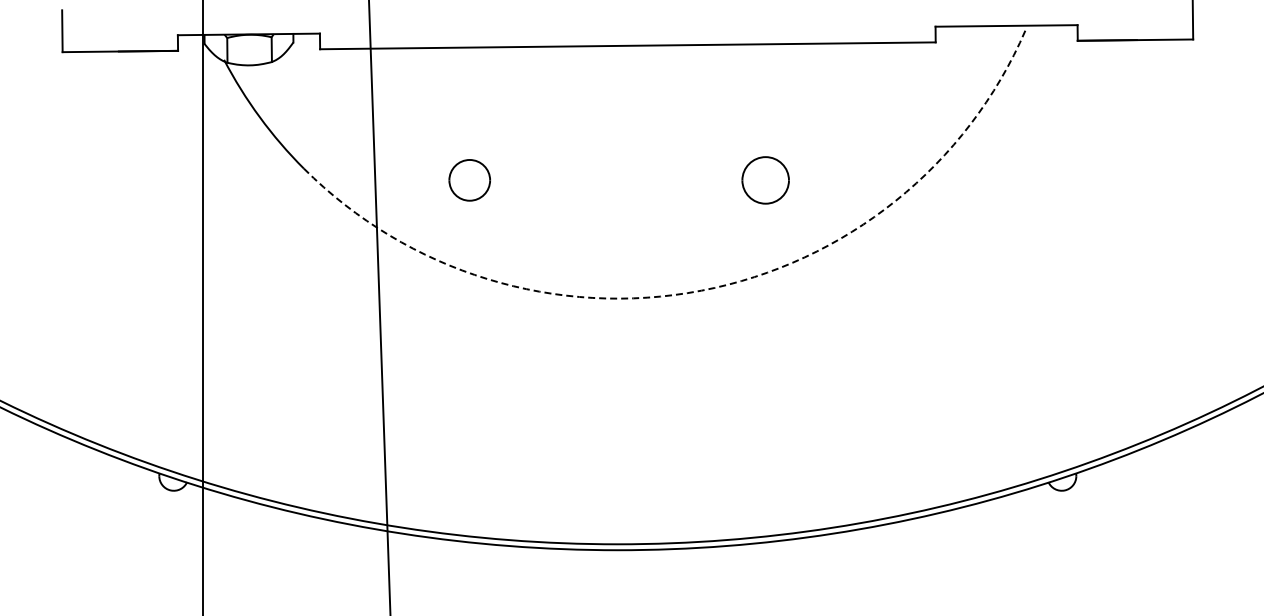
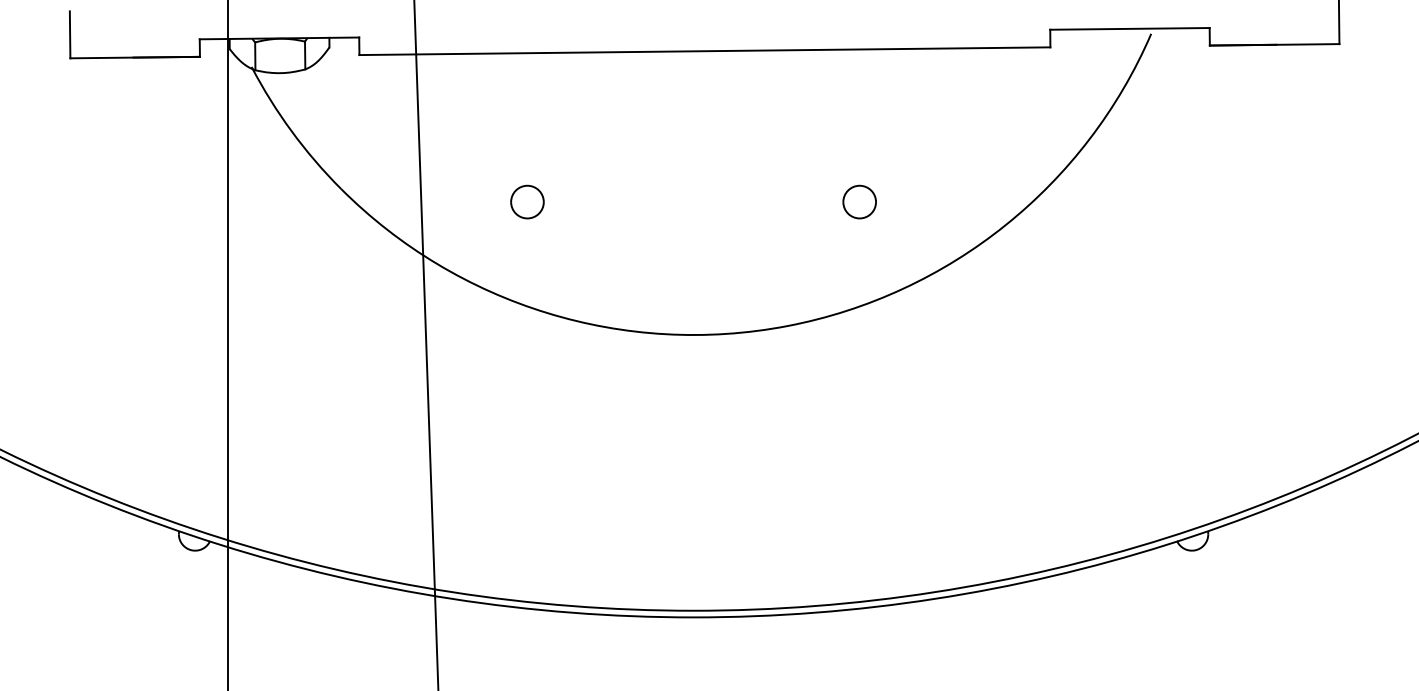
part: (469, 179) -> (527, 201), size x0.71
part: (765, 179) -> (859, 201), size x0.62
arc: (701, 290) -> (787, 325), dashed -> solid

